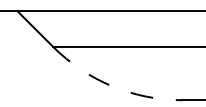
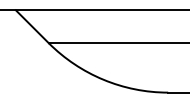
arc: (112, 86) -> (103, 79), dashed -> solid

